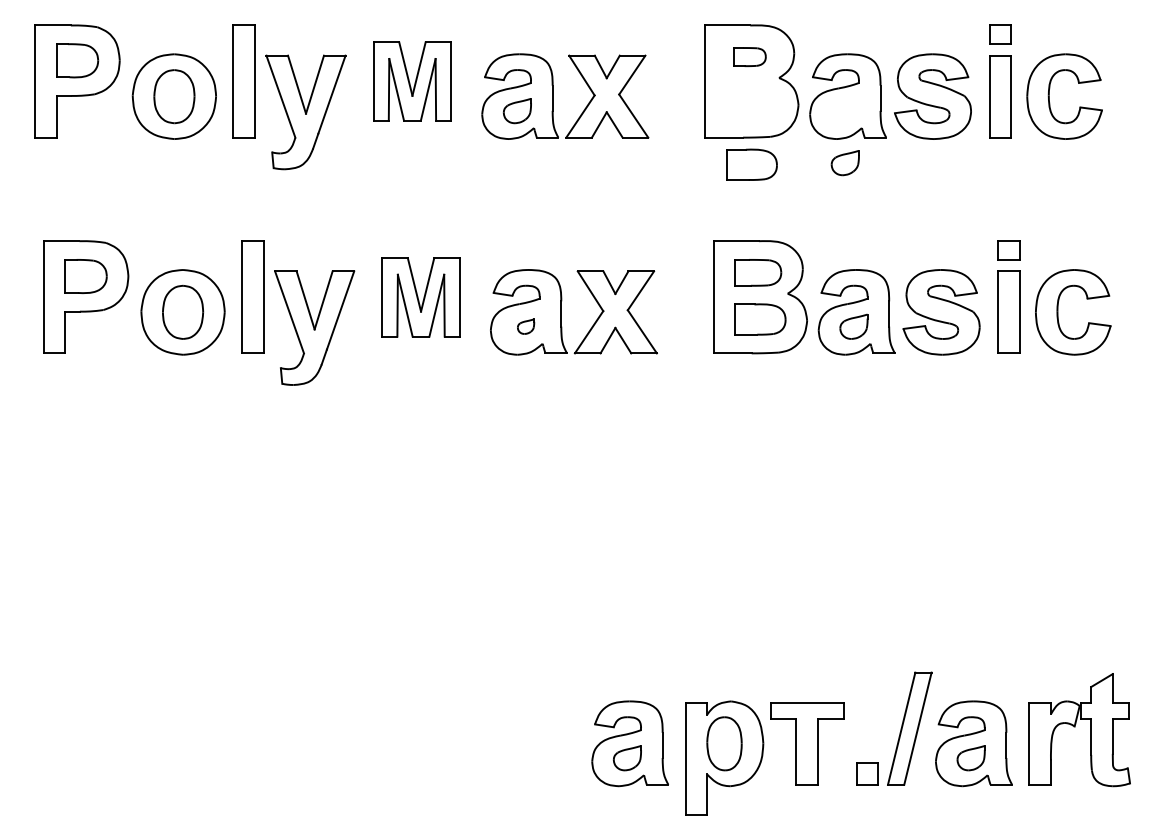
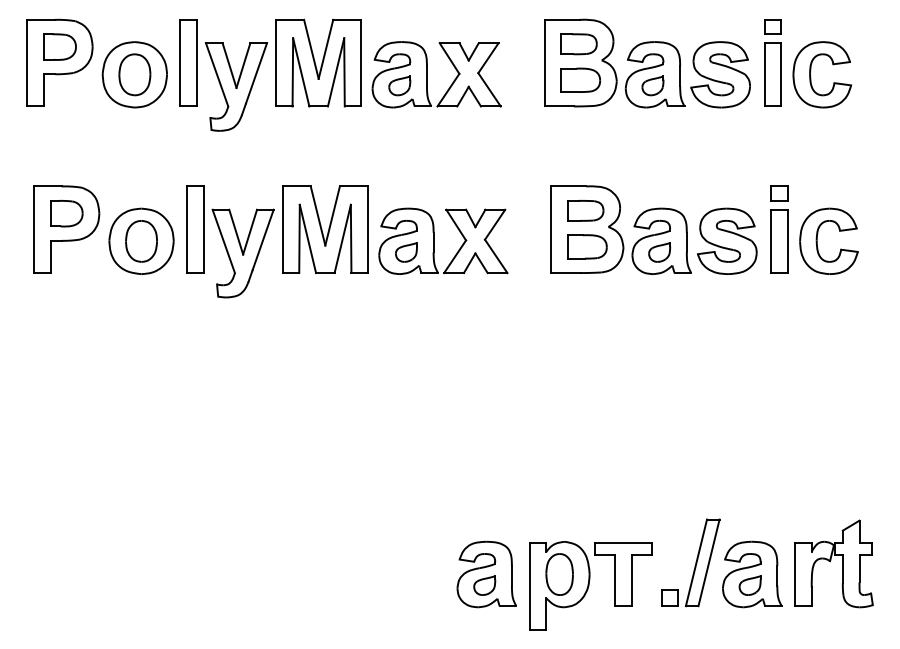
part: (749, 56) -> (578, 43), size x1.43
part: (412, 81) -> (318, 63), size x1.43
part: (844, 163) -> (652, 86), moved
part: (751, 164) -> (580, 80), moved
part: (420, 297) -> (324, 229), size x1.43
part: (525, 326) -> (405, 252), size x1.67

